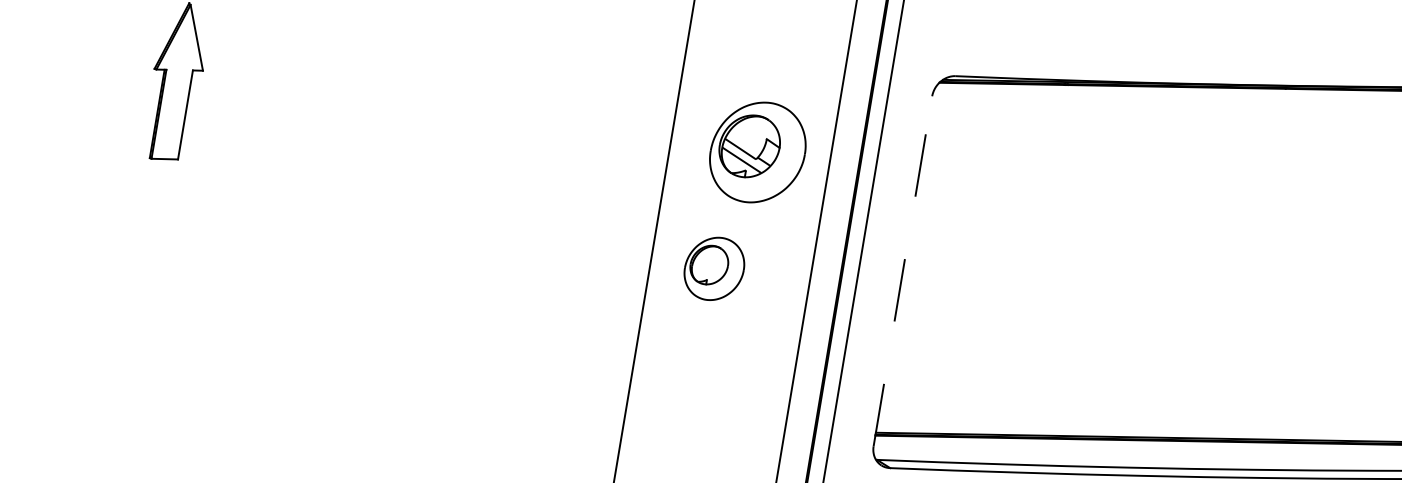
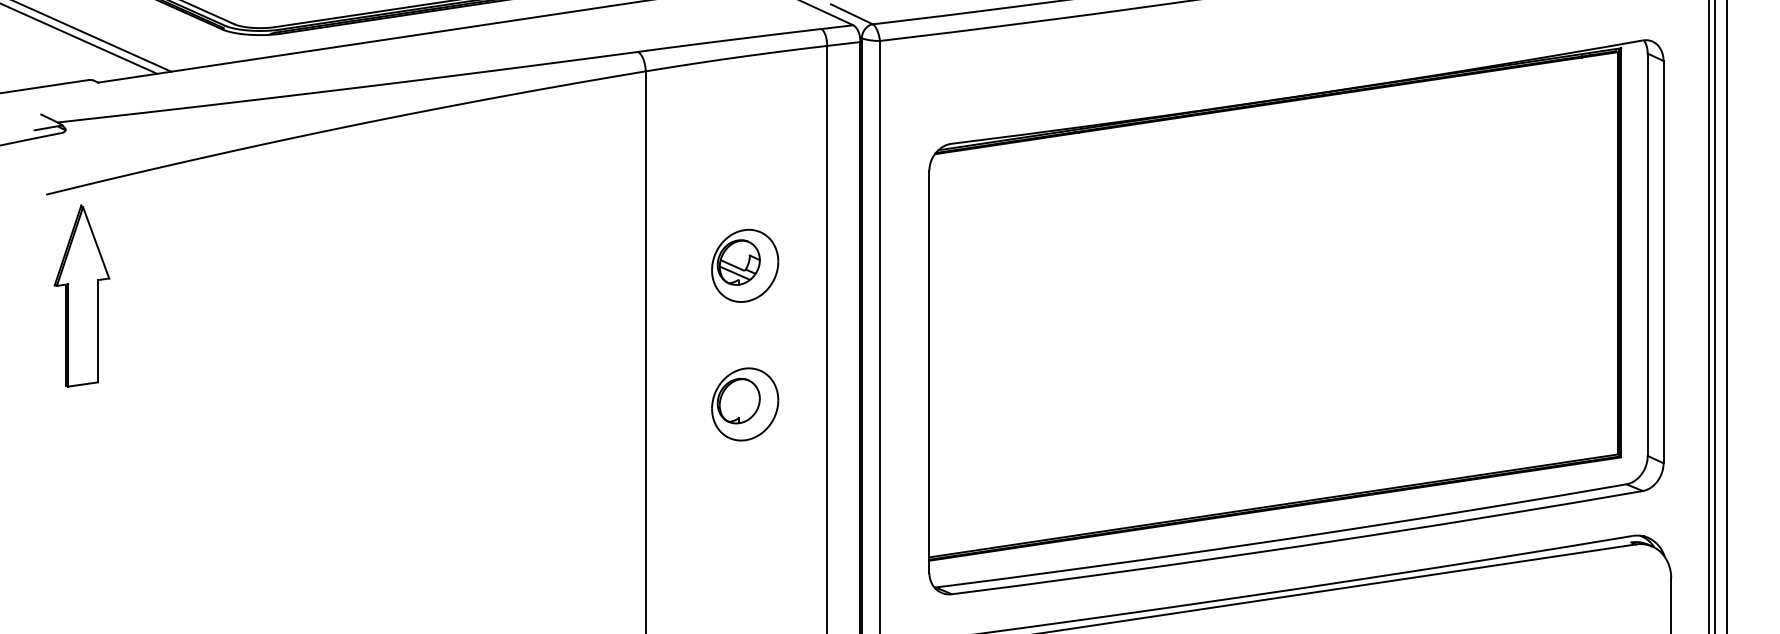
part: (758, 152) -> (745, 265), size x0.62
part: (714, 269) -> (745, 404), moved
line: (903, 271) -> (929, 371), dashed -> solid

